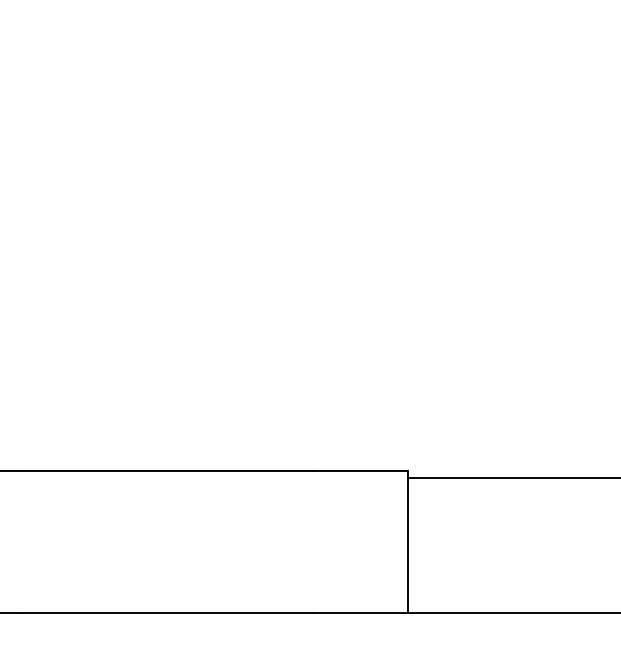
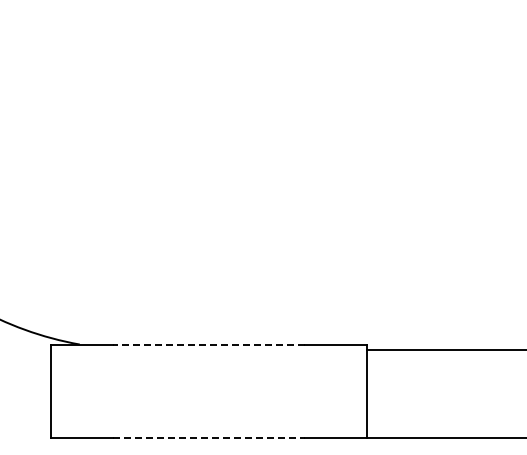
line: (167, 470) -> (209, 344), solid -> dashed
line: (167, 613) -> (209, 438), solid -> dashed

